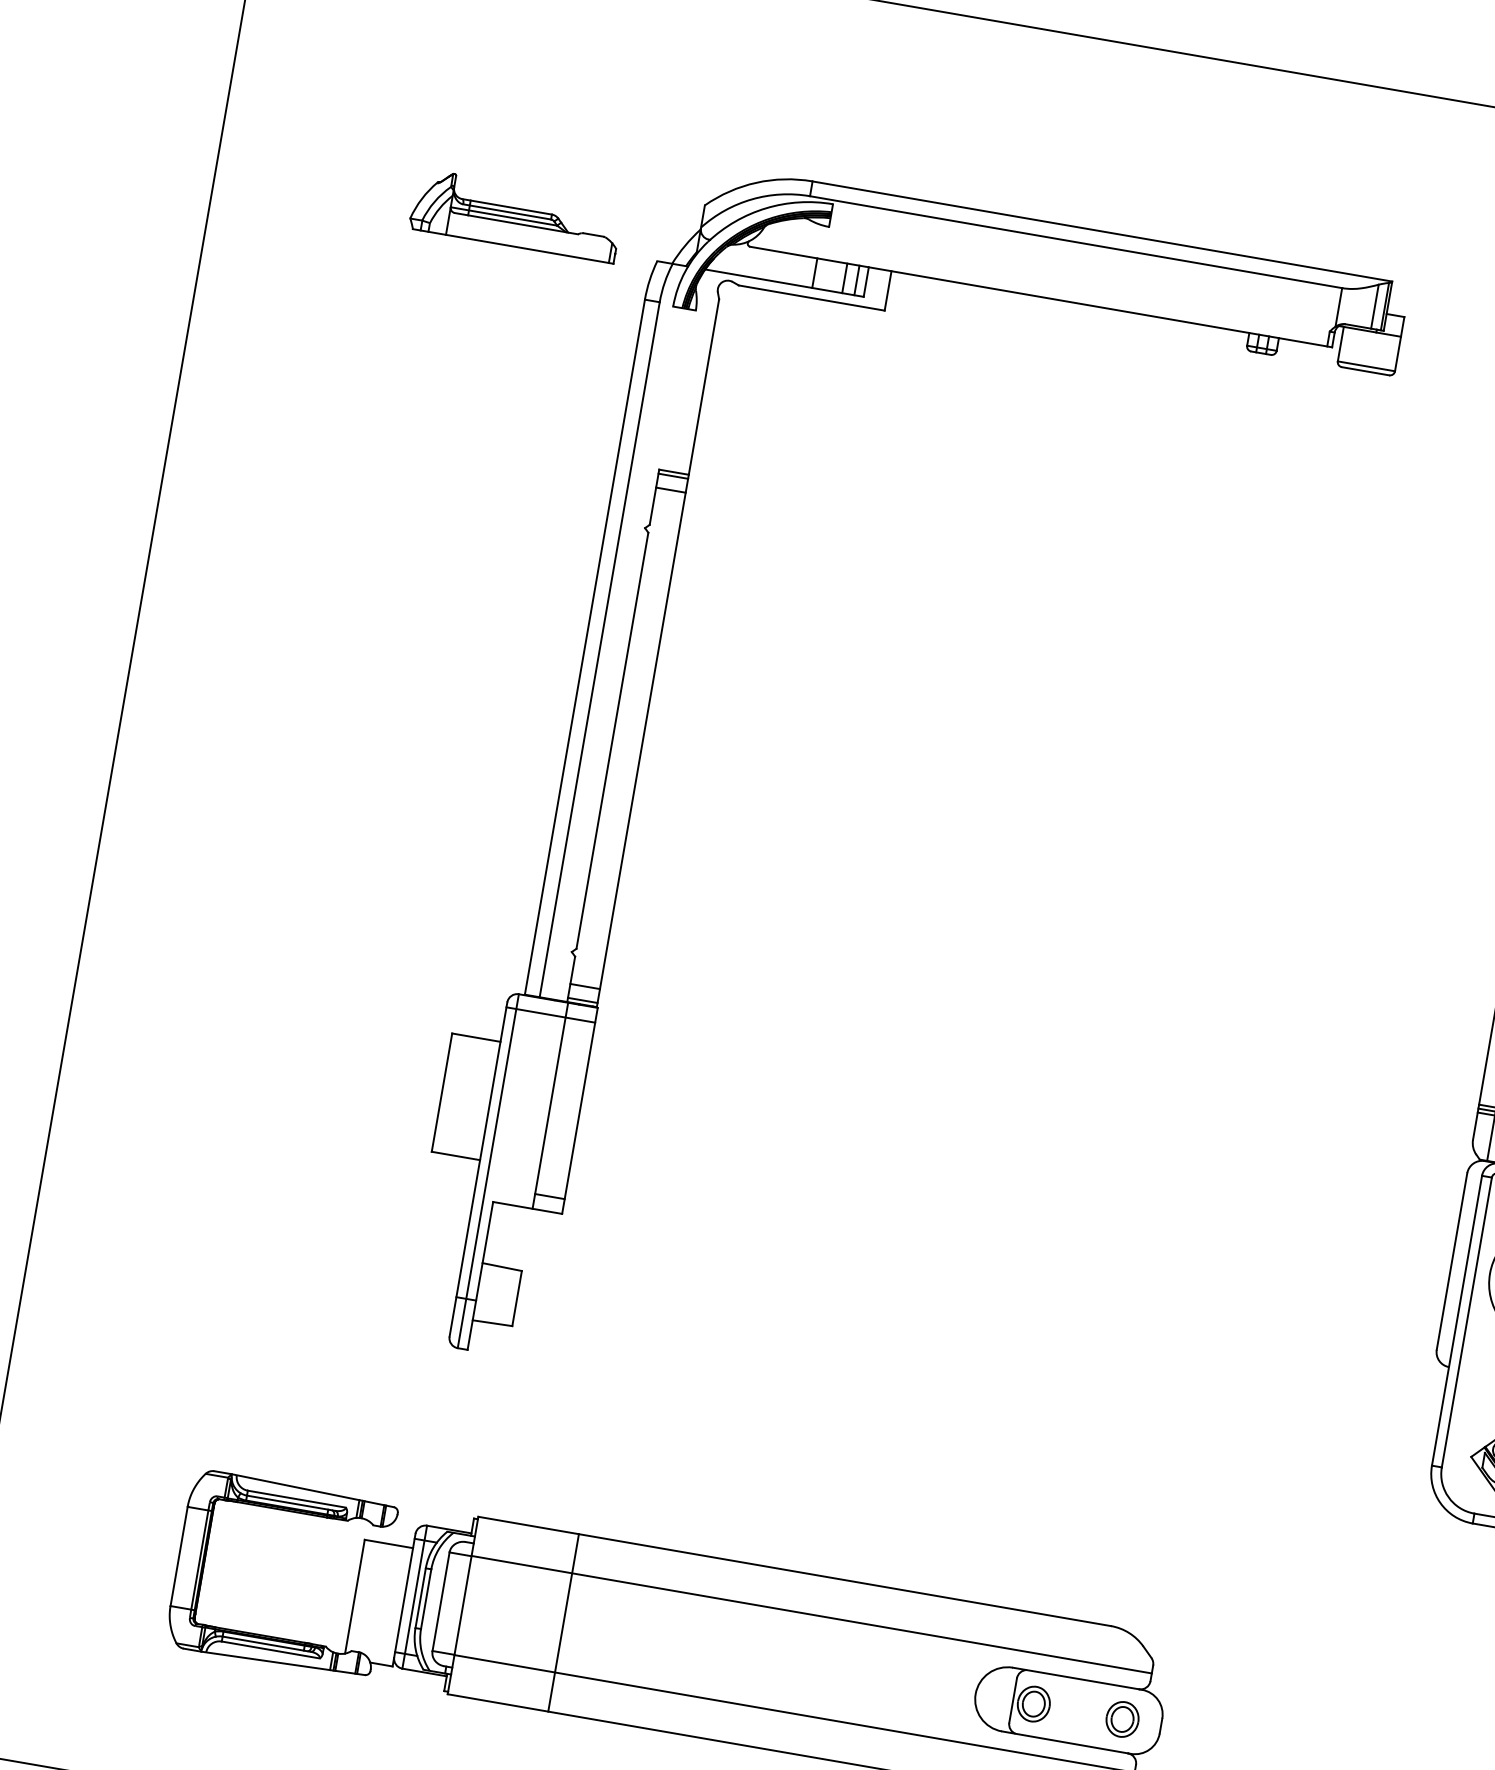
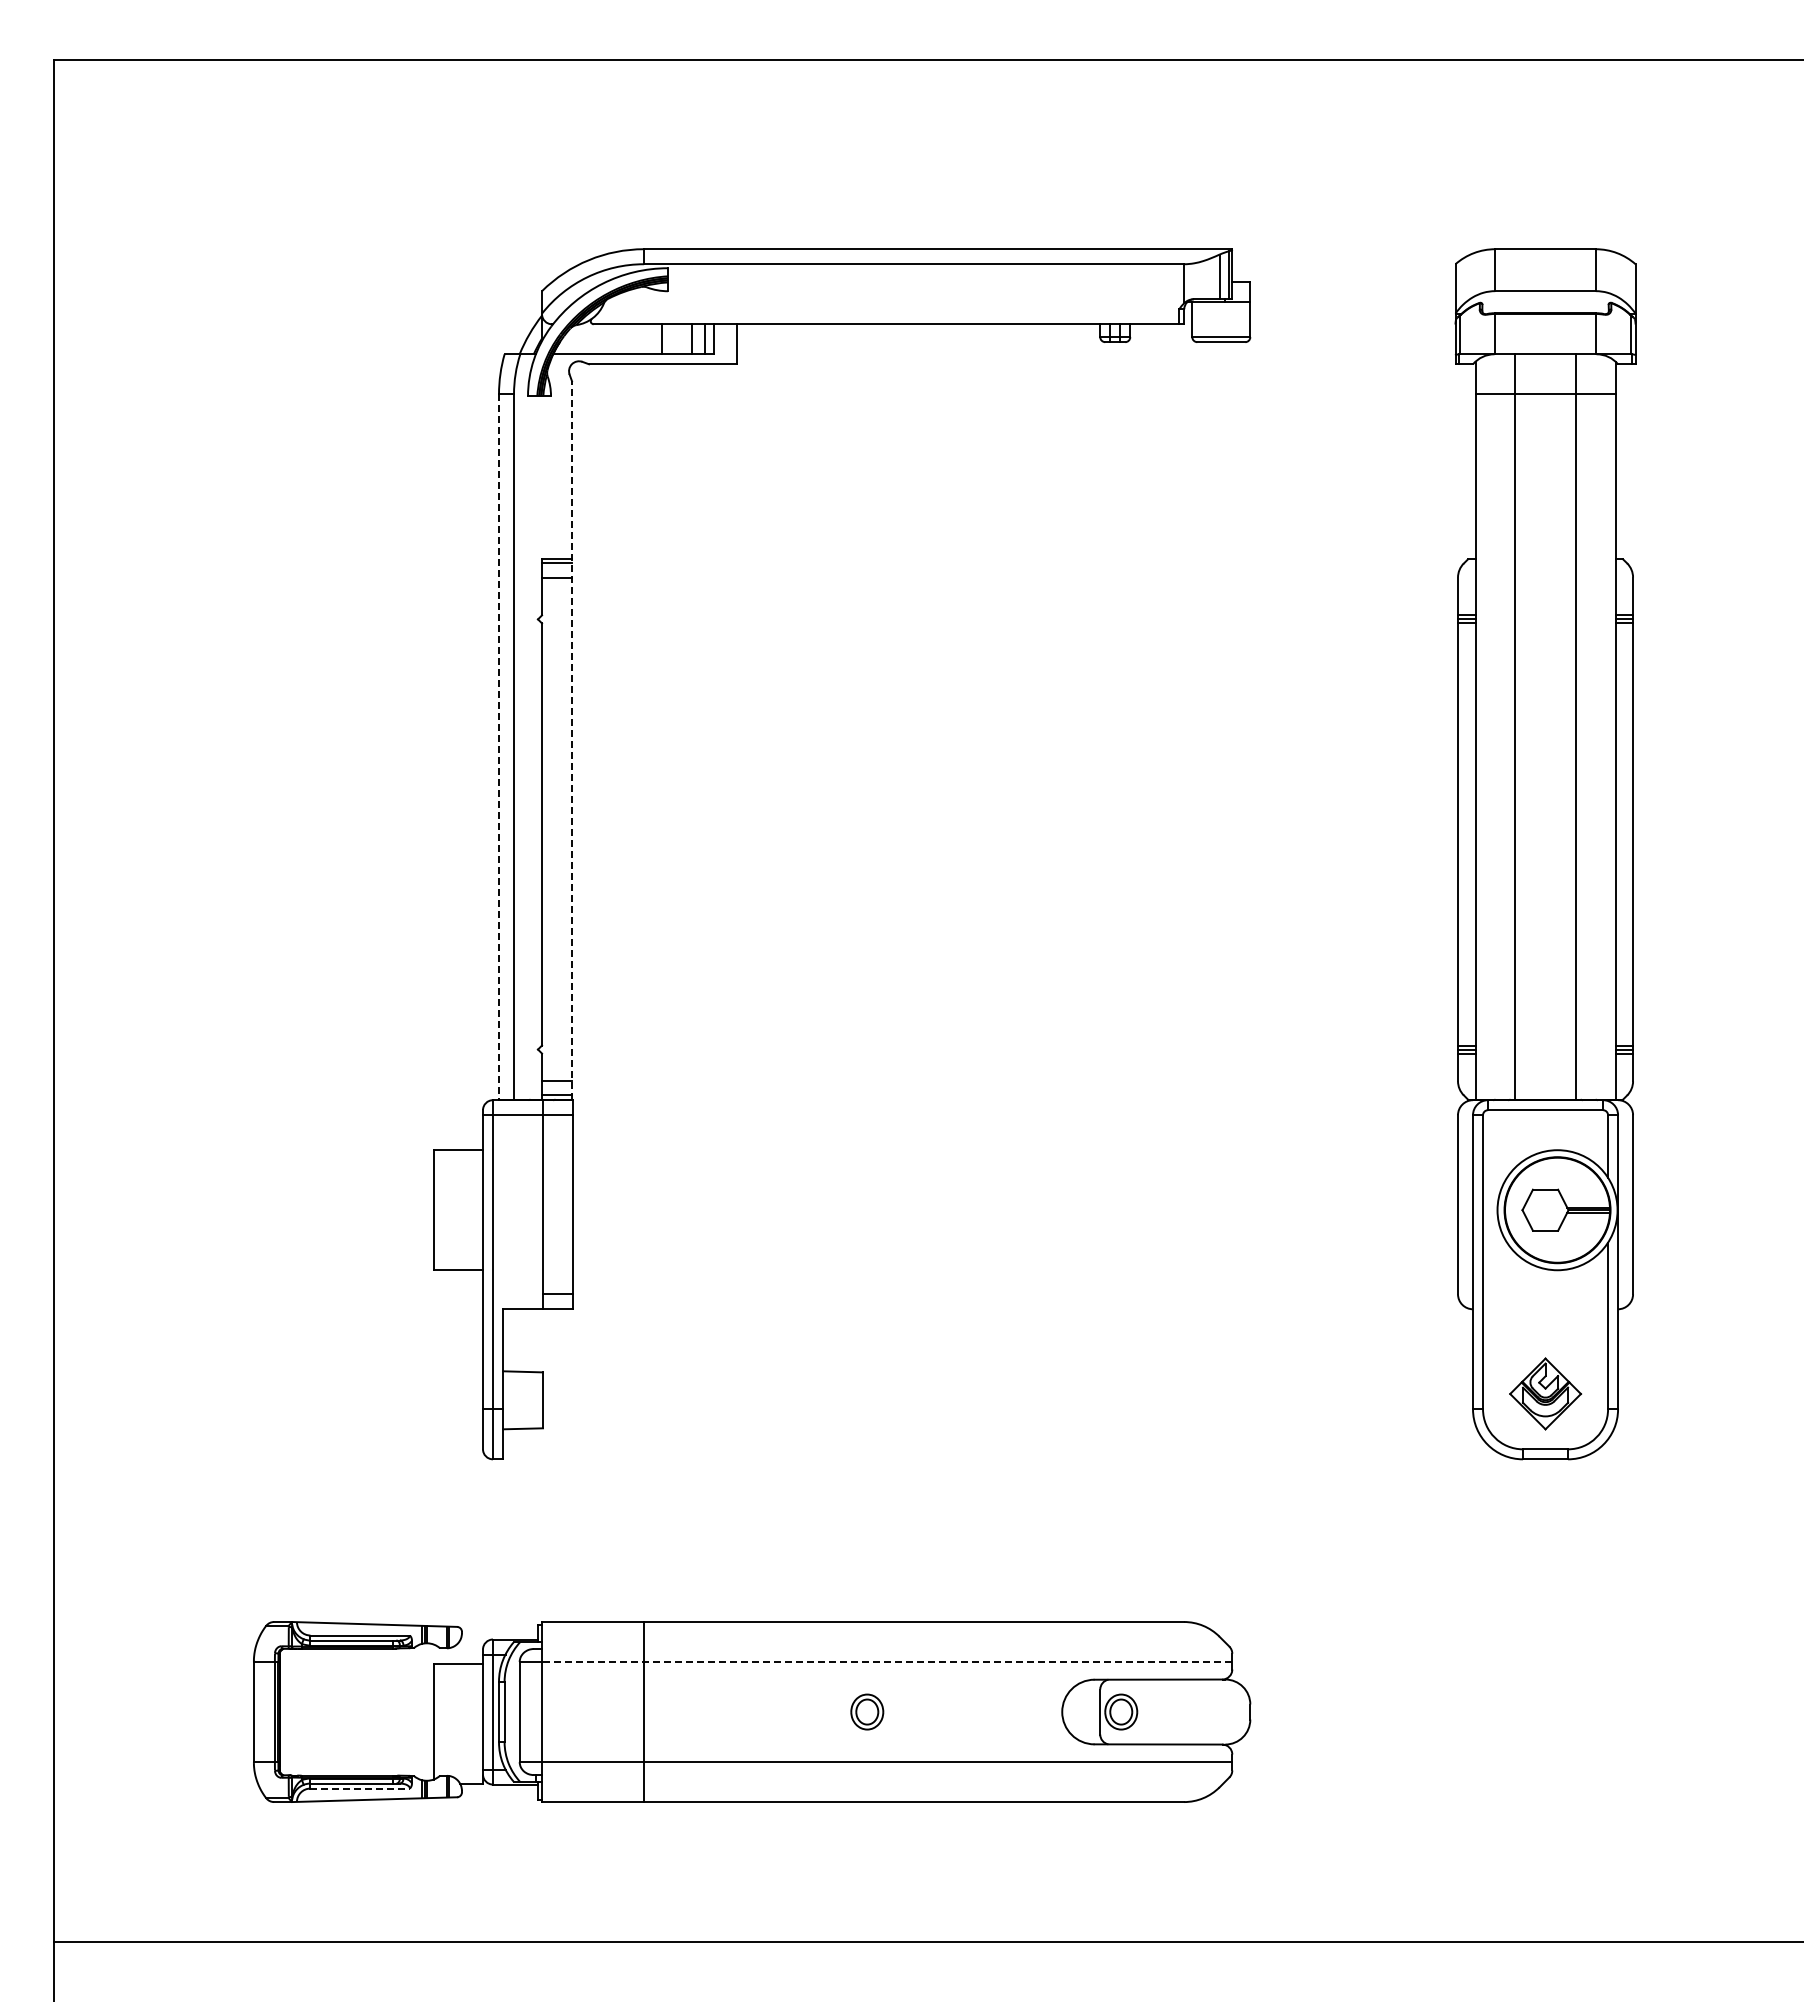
part: (516, 214) -> (357, 332), removed
line: (585, 646) -> (499, 746), solid -> dashed
line: (658, 652) -> (572, 739), solid -> dashed
line: (811, 1614) -> (886, 1661), solid -> dashed
line: (271, 1649) -> (360, 1788), solid -> dashed
part: (1122, 1718) -> (867, 1711), moved

